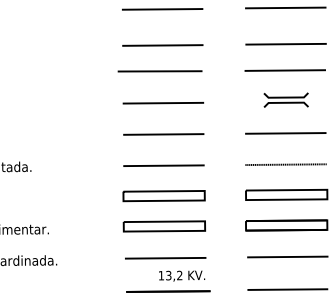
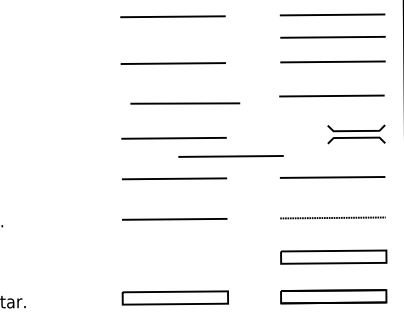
line: (285, 25) -> (332, 37), added
line: (159, 71) -> (184, 103), moved
part: (285, 99) -> (355, 133), moved
line: (207, 117) -> (231, 156), added
part: (163, 196) -> (174, 259), removed

